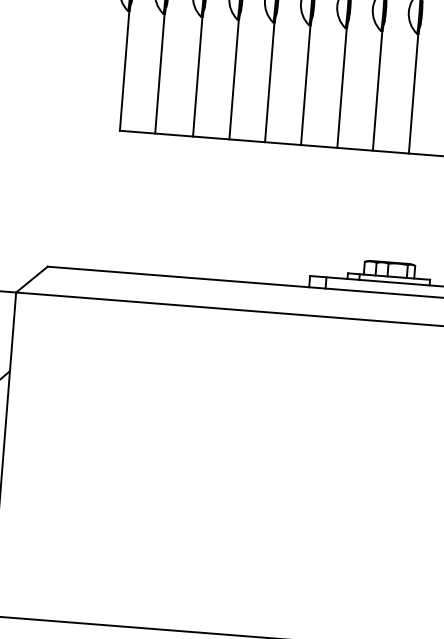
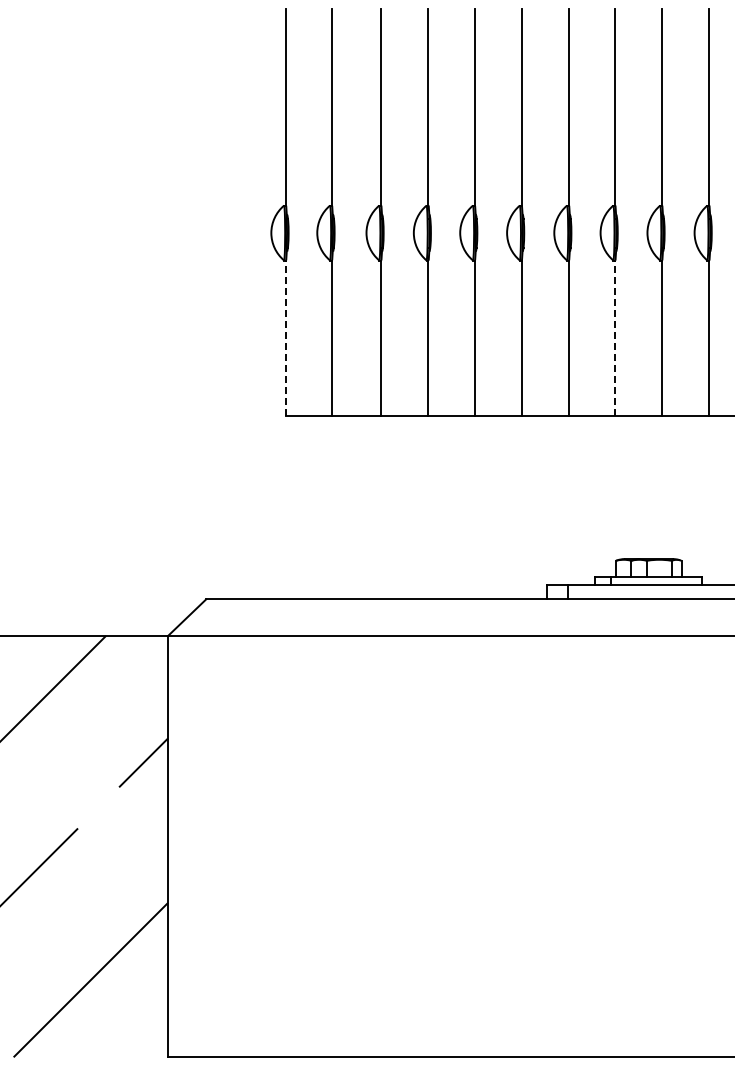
line: (124, 71) -> (285, 338), solid -> dashed
line: (377, 91) -> (615, 338), solid -> dashed

